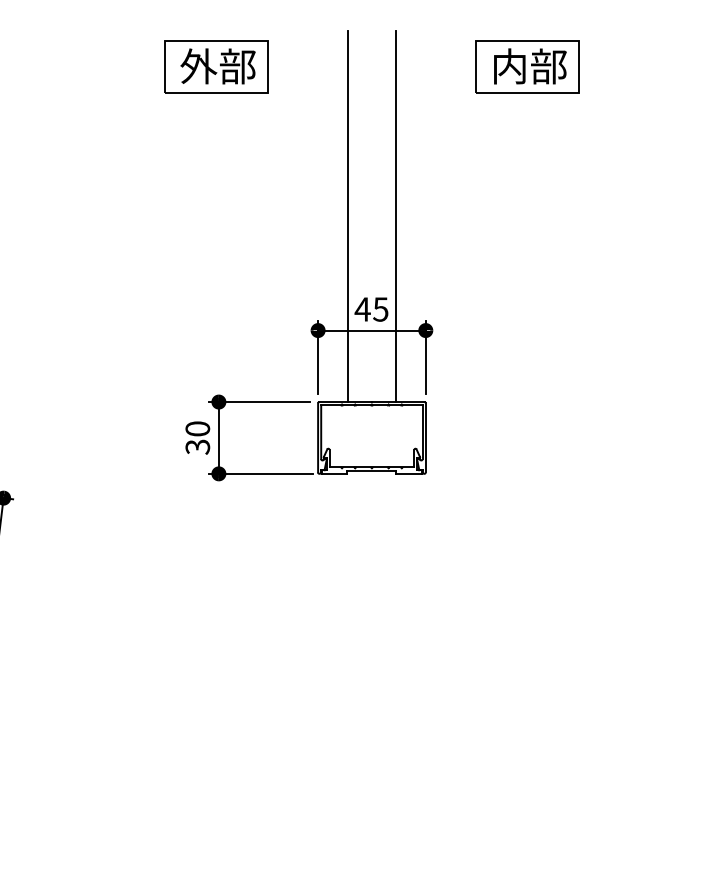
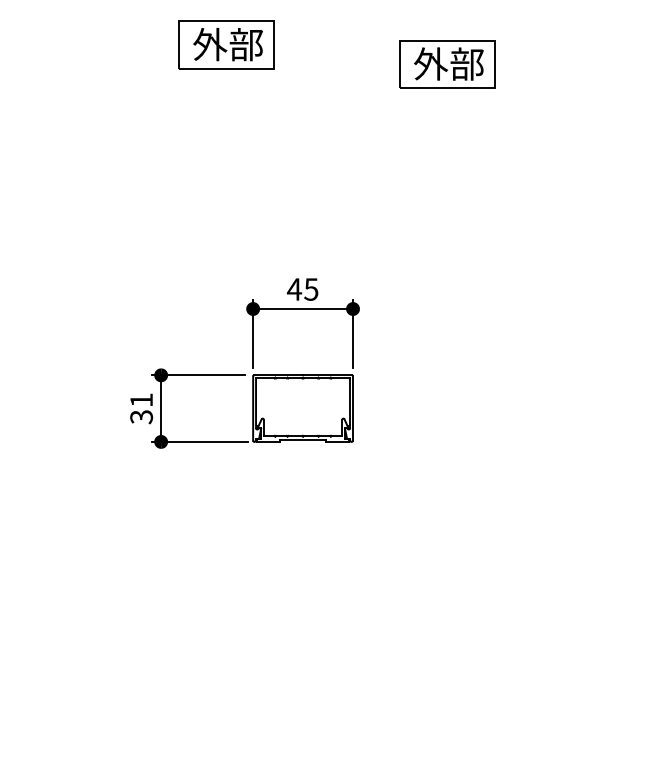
part: (216, 66) -> (226, 44), moved
text: (509, 66) -> (430, 64), 内部 -> 外部
line: (348, 216) -> (281, 203), removed
line: (395, 216) -> (324, 203), removed
text: (197, 428) -> (141, 399), 30 -> 31

